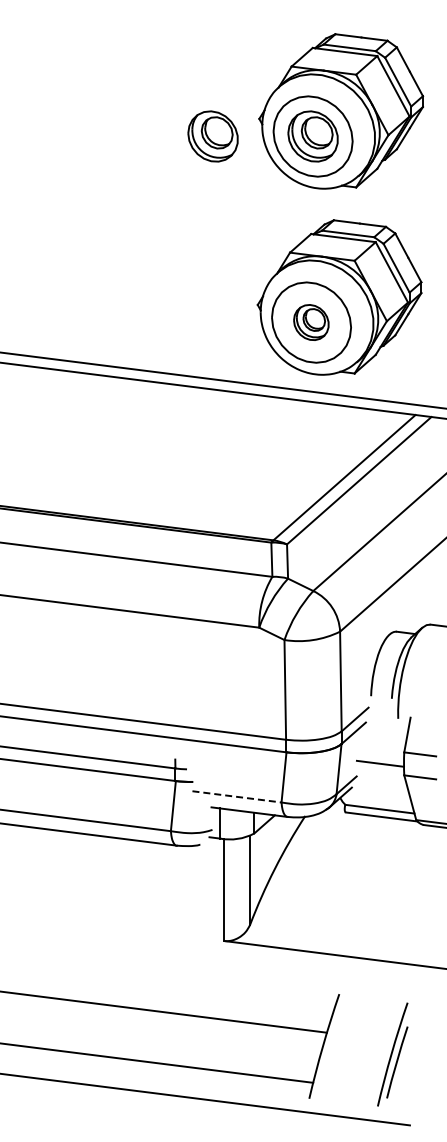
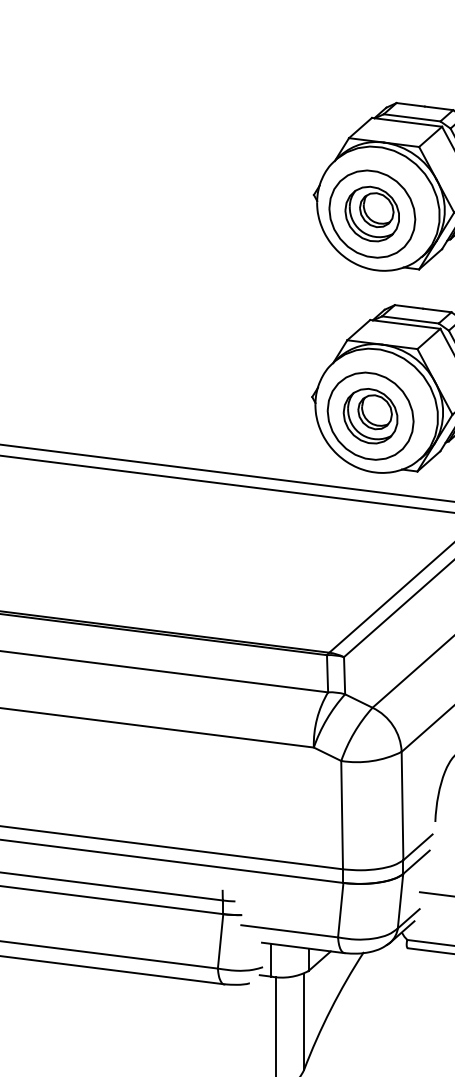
part: (212, 136) -> (263, 214), removed
part: (310, 322) -> (369, 416), size x1.43
line: (236, 796) -> (289, 930), dashed -> solid

